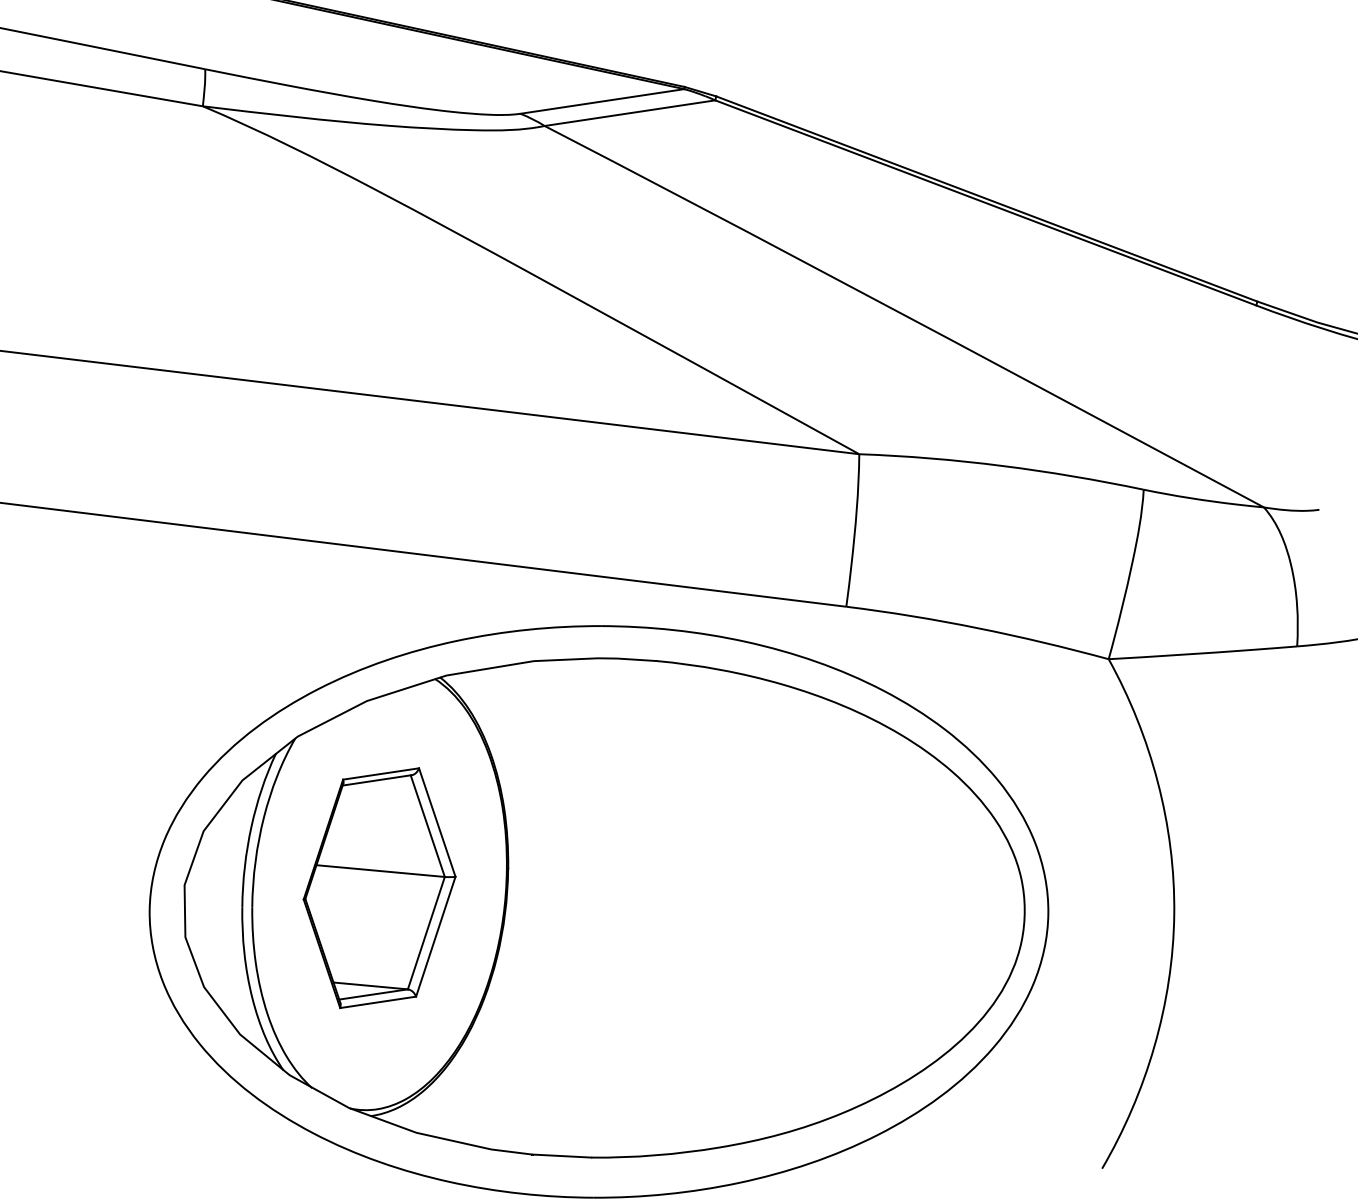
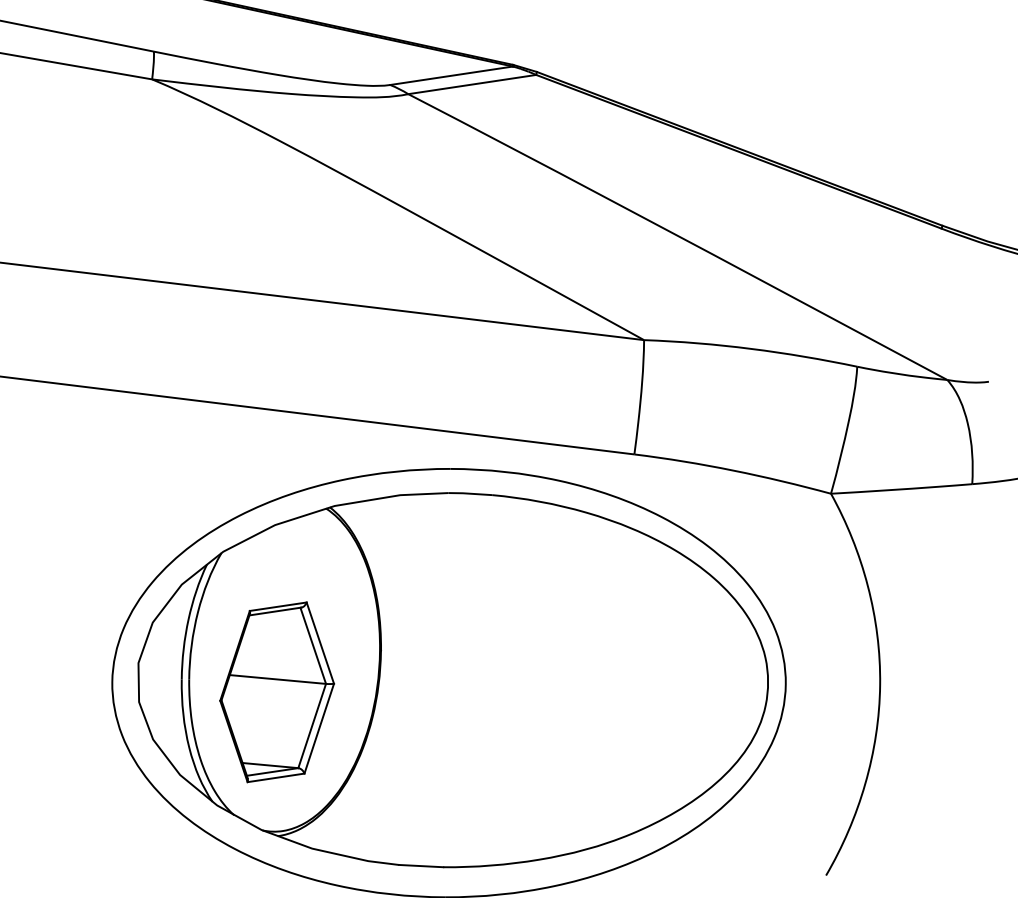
part: (379, 888) -> (277, 692), moved

